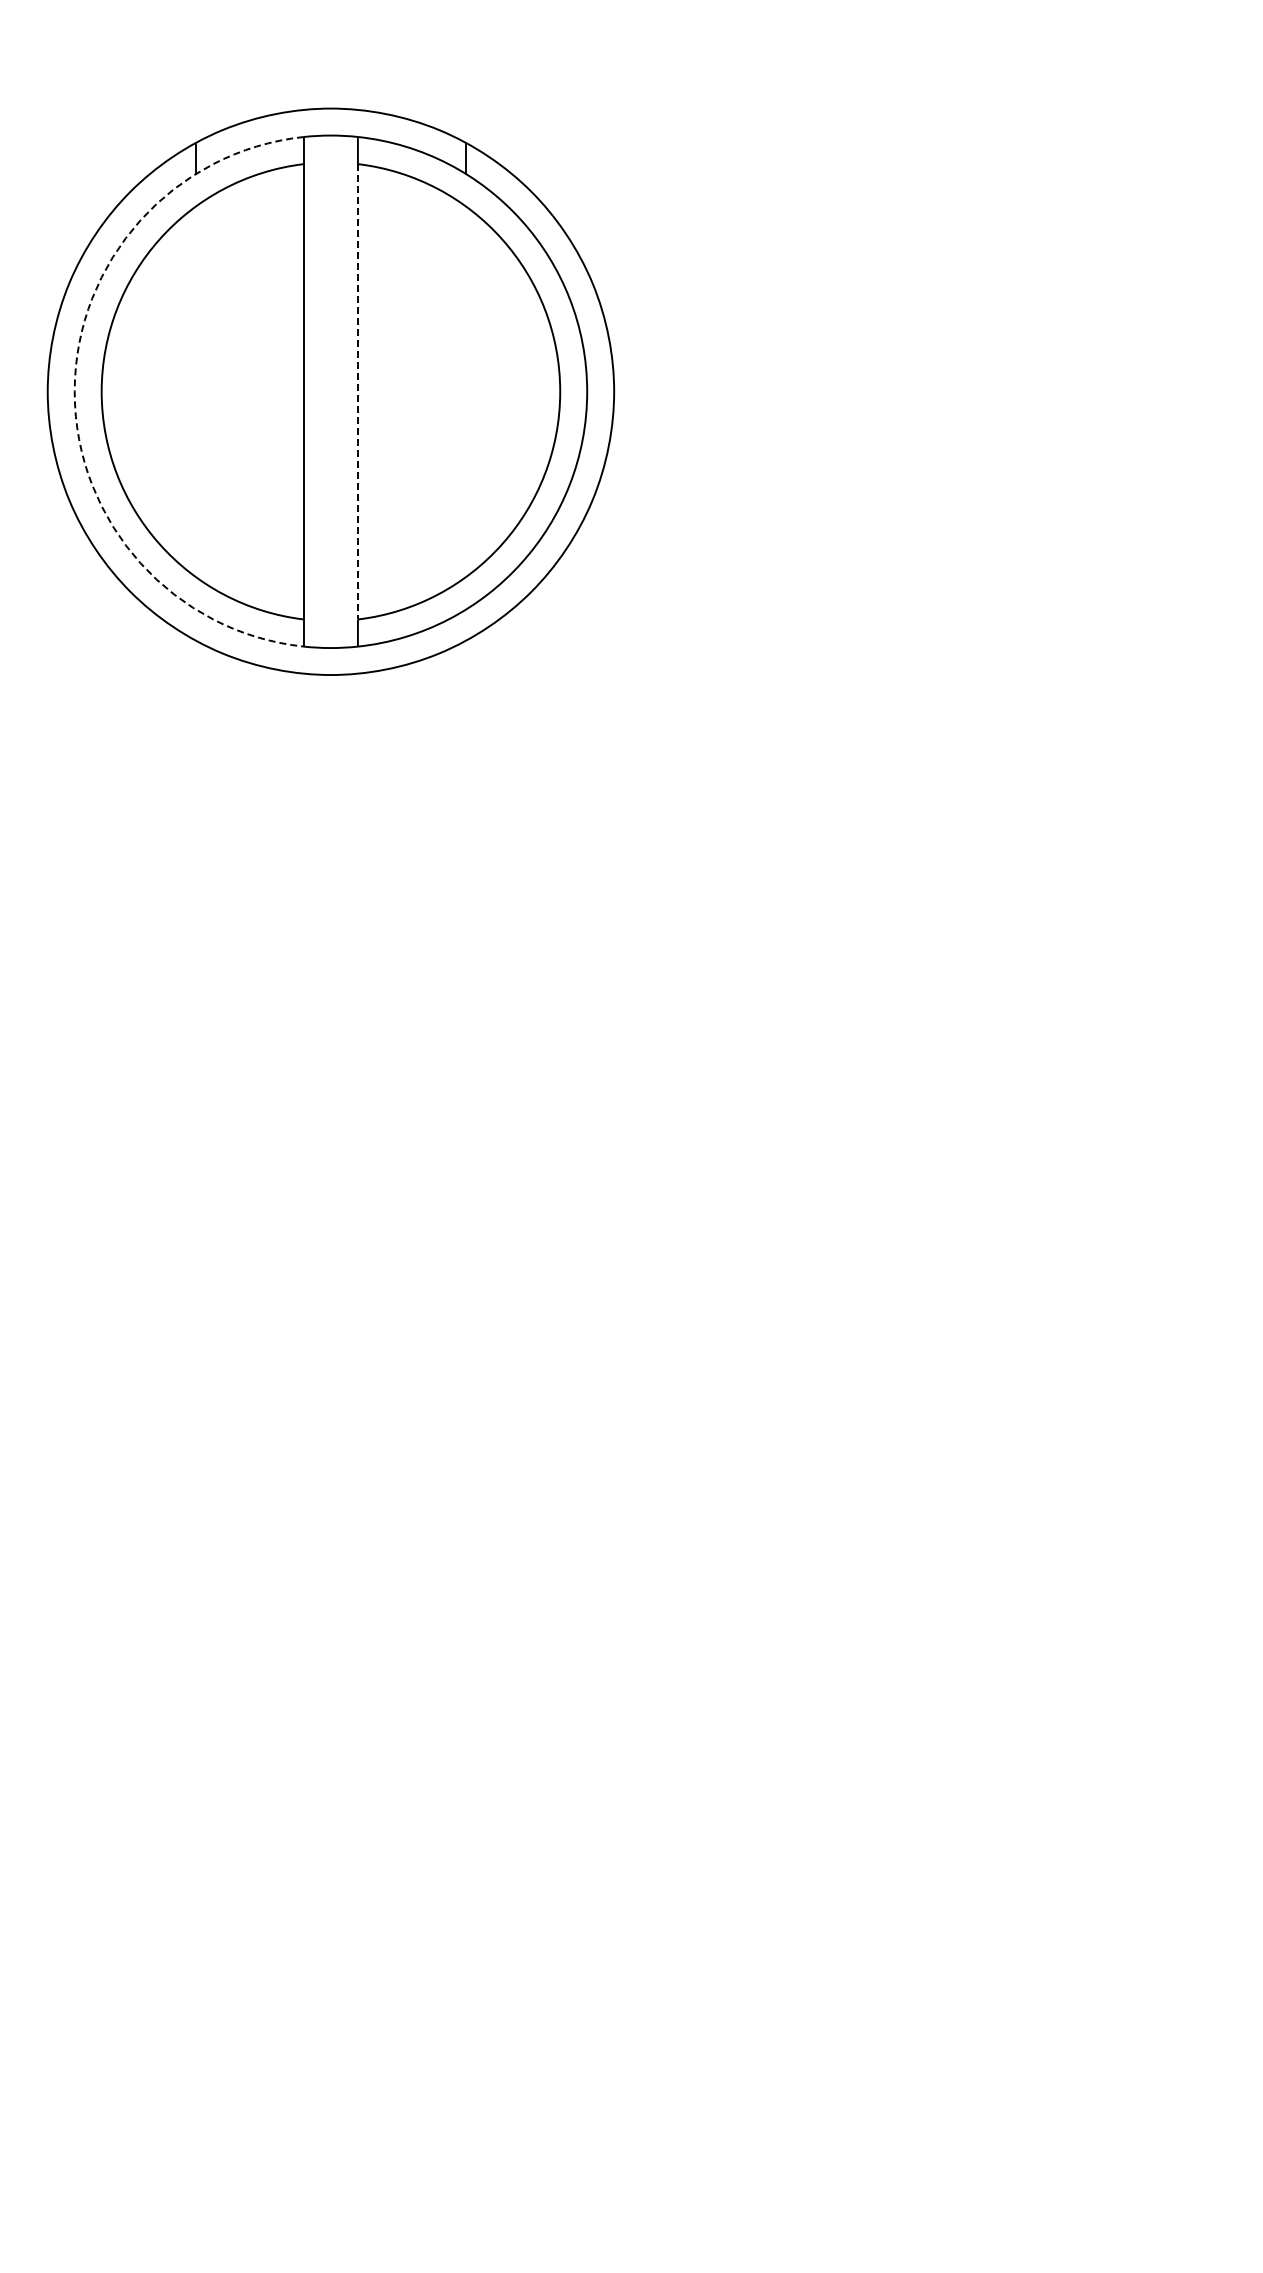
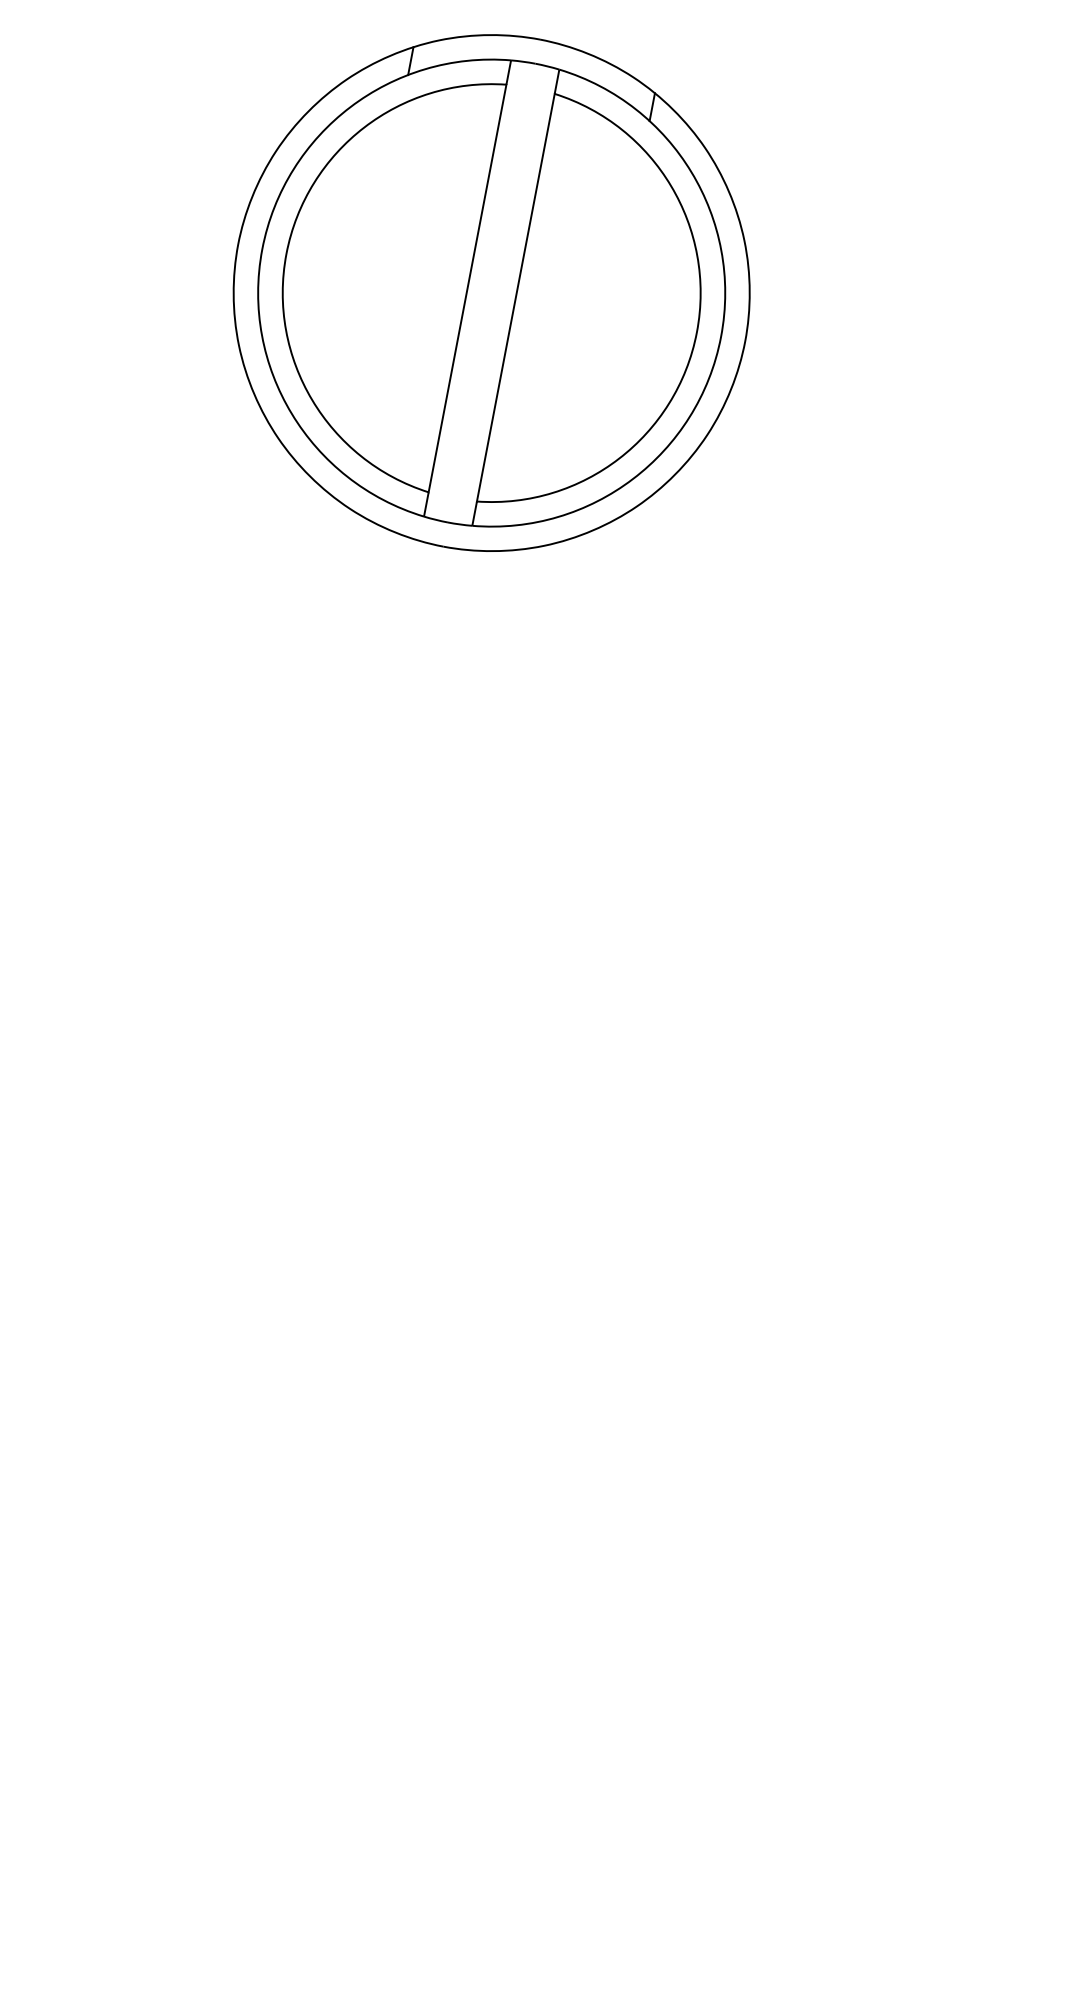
arc: (74, 391) -> (262, 249), dashed -> solid
line: (357, 391) -> (515, 297), dashed -> solid

